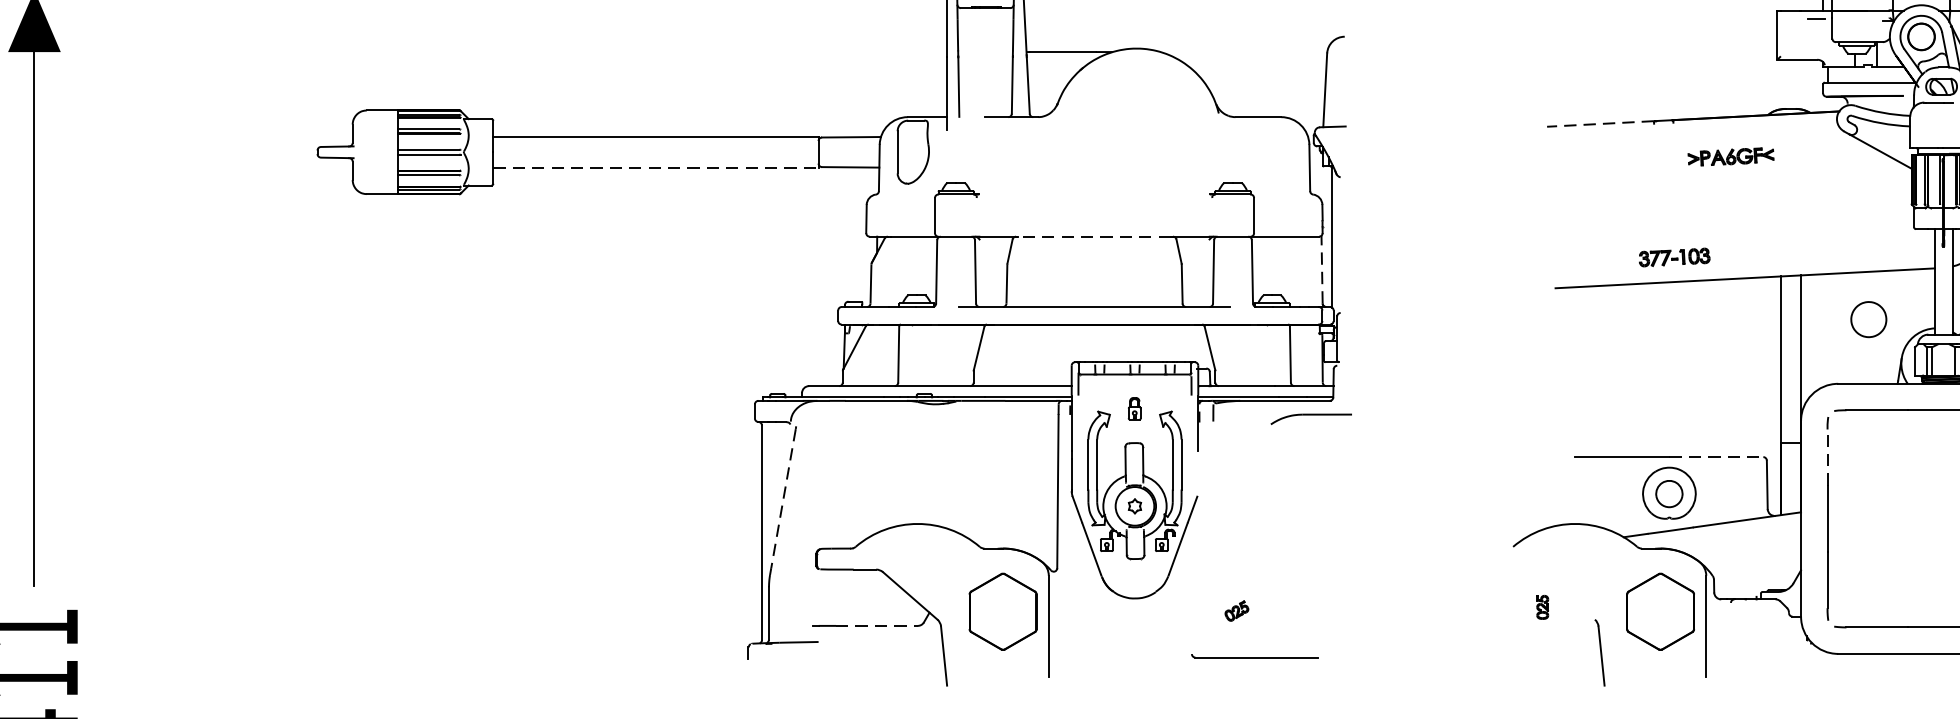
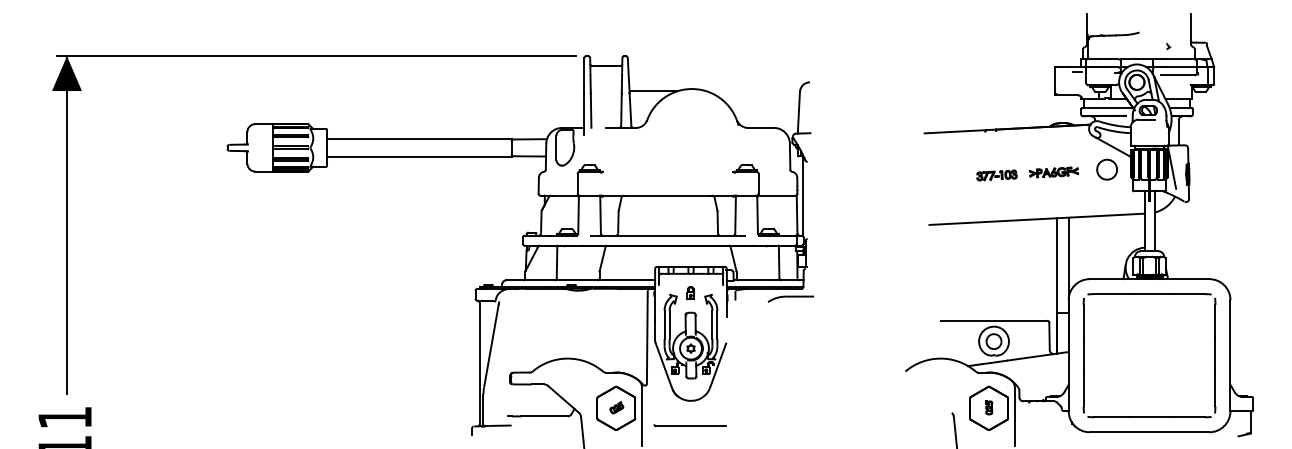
line: (1599, 123) -> (954, 131), dashed -> solid
part: (1730, 156) -> (1053, 172), moved
line: (656, 167) -> (419, 156), dashed -> solid
line: (1093, 236) -> (667, 195), dashed -> solid
part: (1673, 257) -> (996, 175), moved
line: (1322, 268) -> (797, 213), dashed -> solid
part: (1867, 319) -> (1106, 169), moved
line: (1716, 456) -> (1020, 320), dashed -> solid
line: (1827, 458) -> (1083, 321), dashed -> solid
line: (783, 500) -> (491, 345), dashed -> solid
part: (1543, 606) -> (989, 407), moved
part: (1236, 610) -> (616, 407), moved
line: (878, 626) -> (545, 416), dashed -> solid
part: (1254, 656) -> (689, 425), moved

